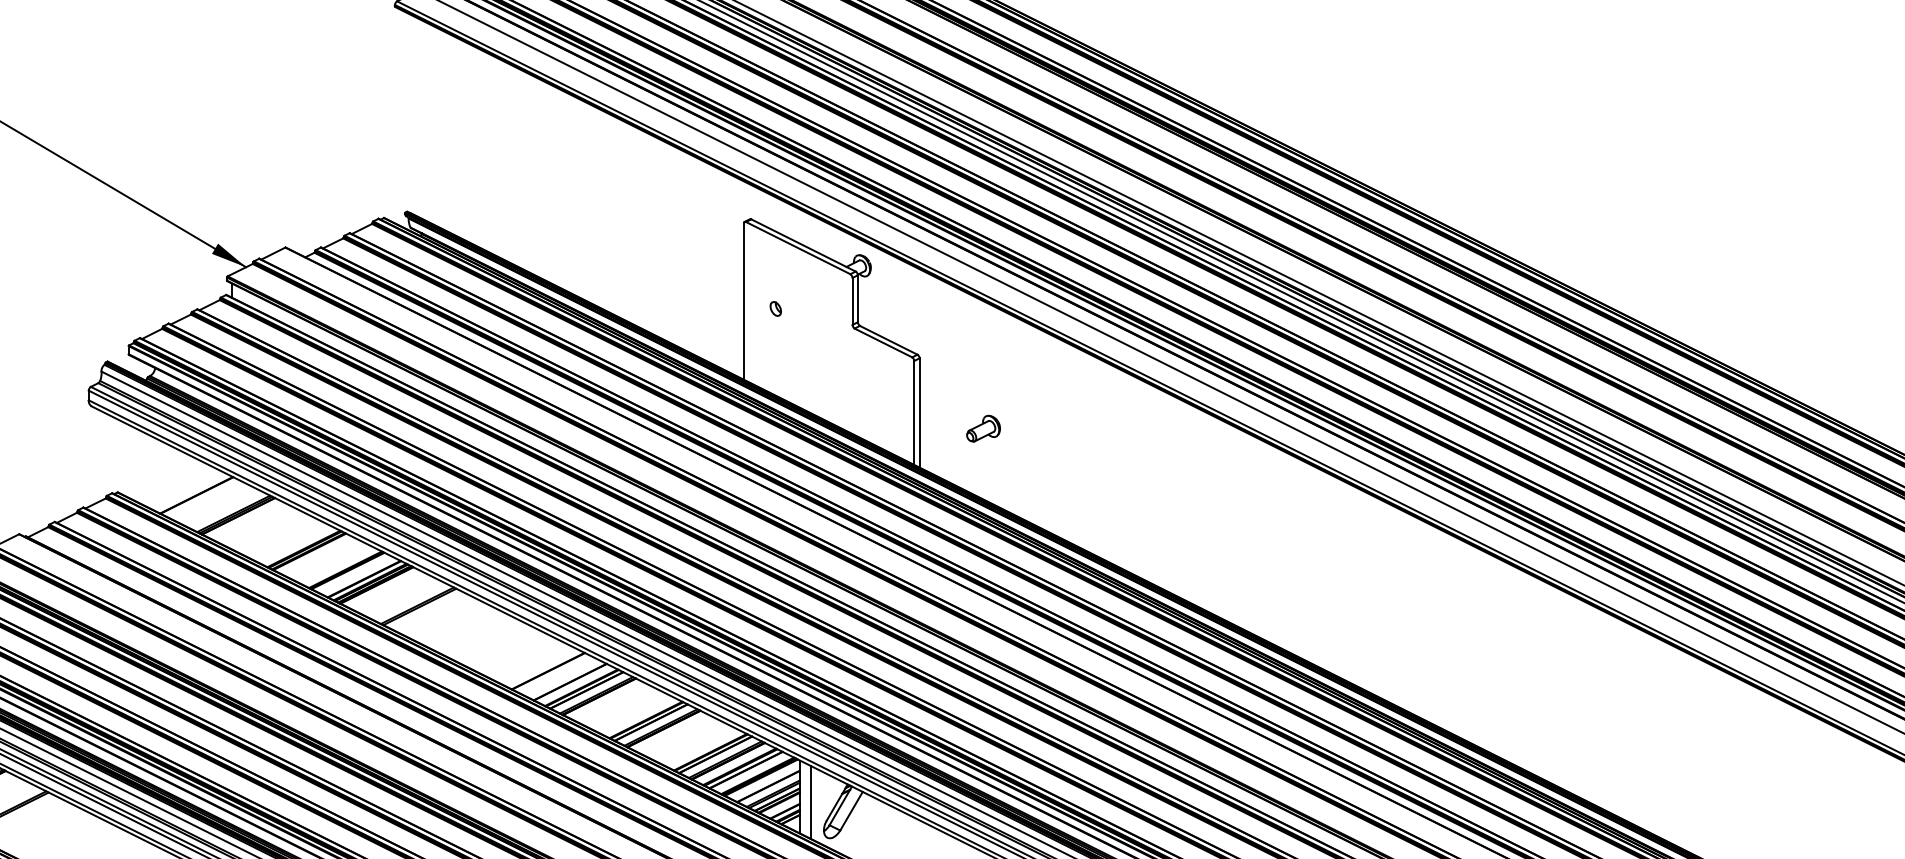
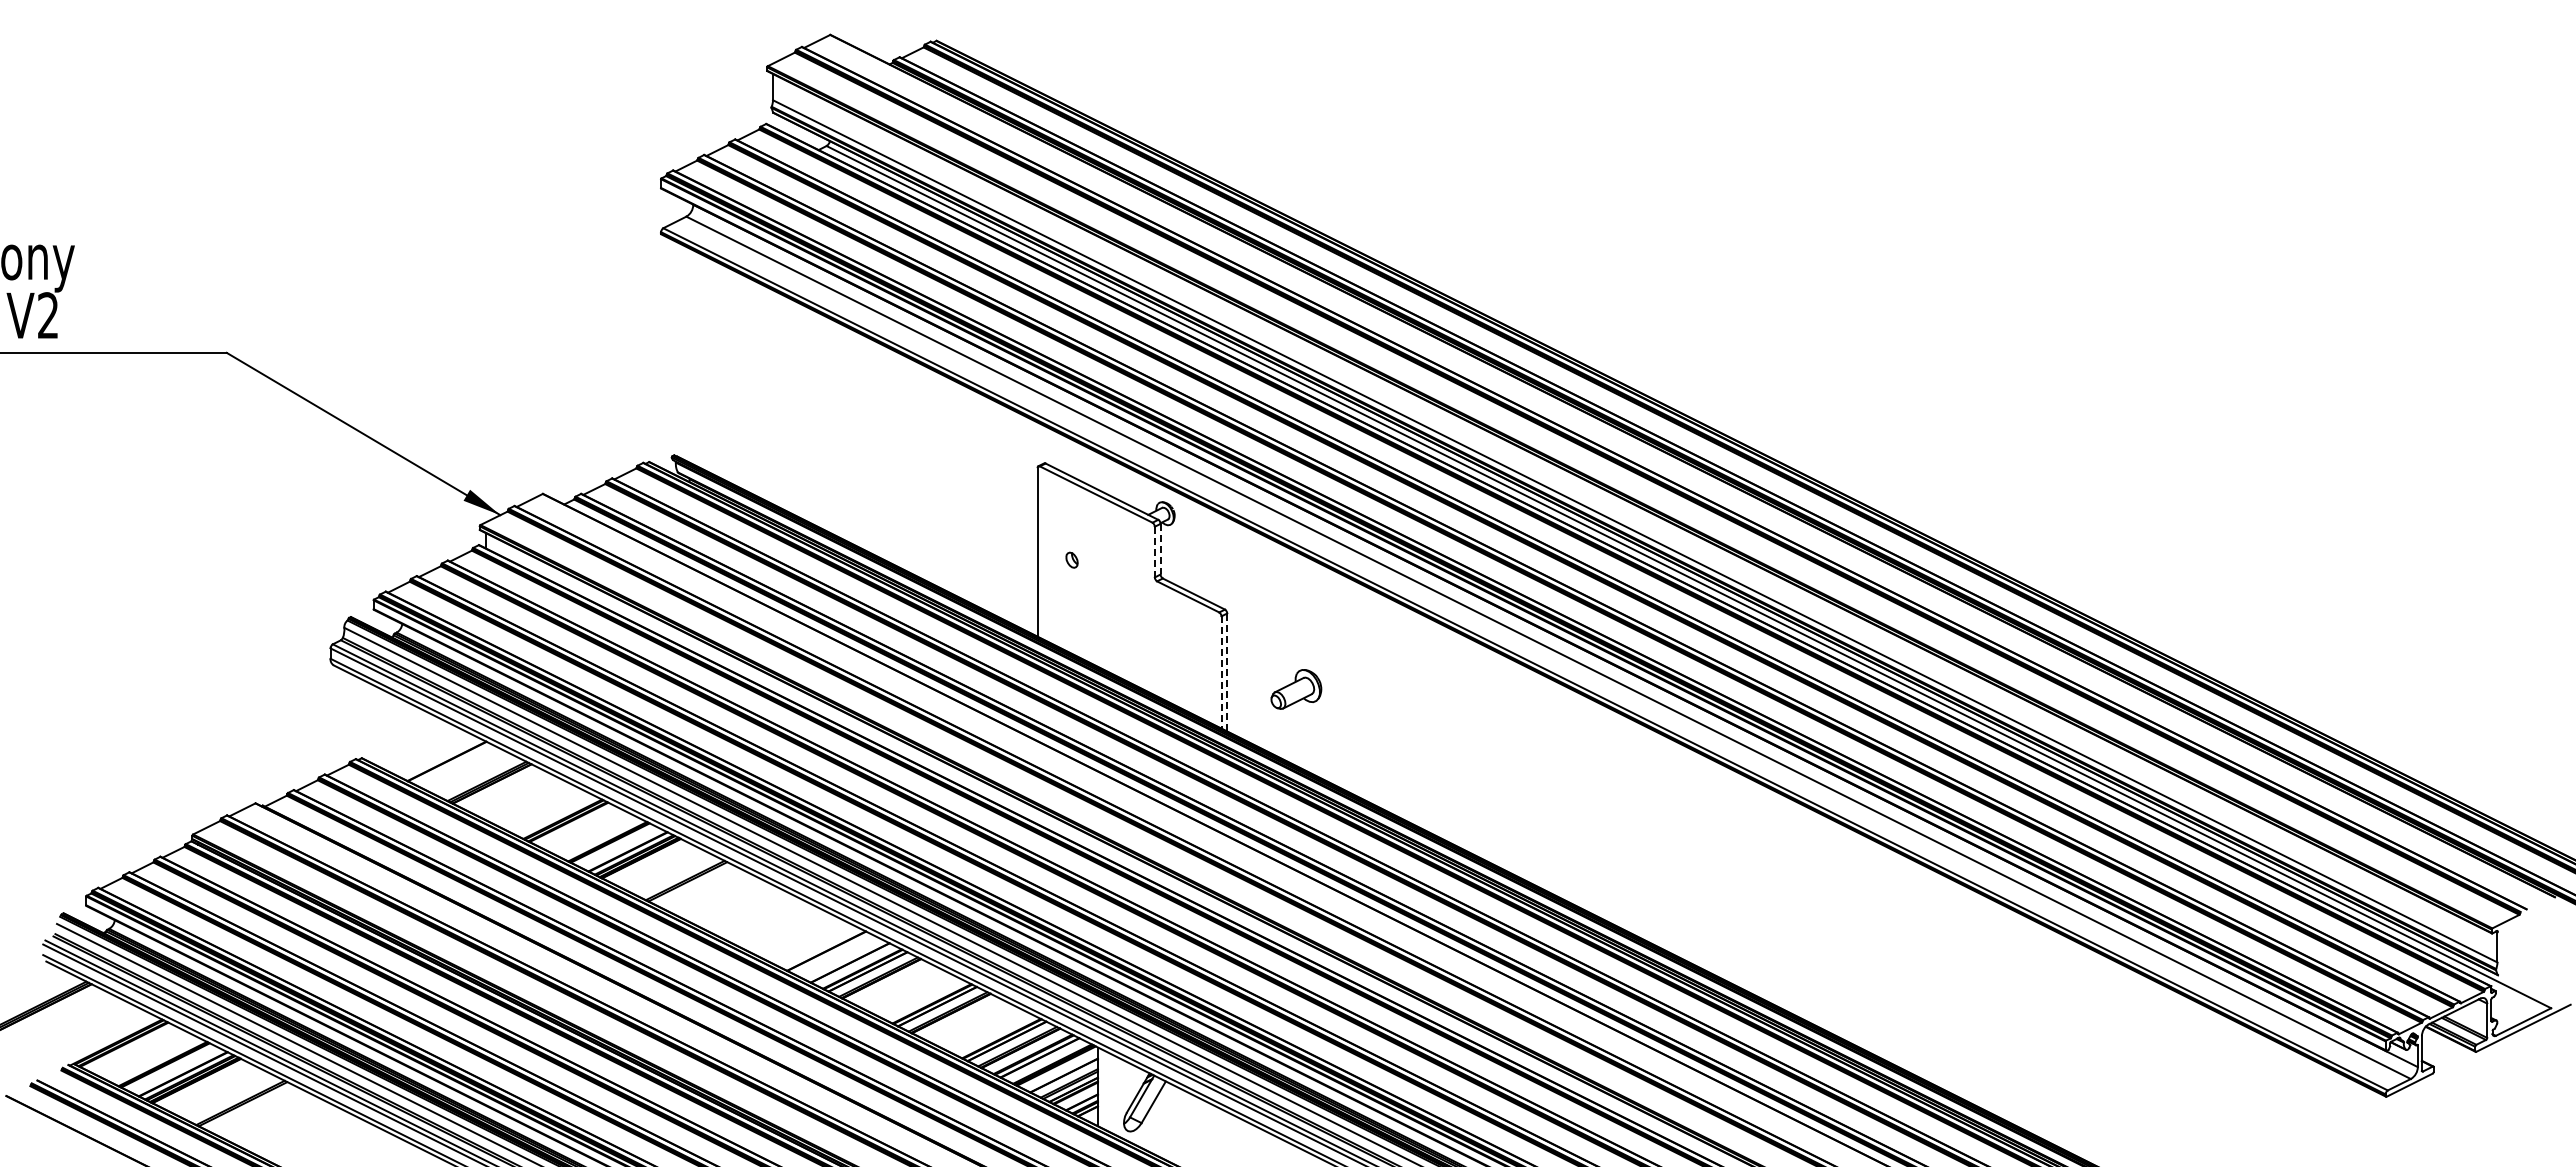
line: (857, 299) -> (1160, 549), solid -> dashed
line: (852, 301) -> (1154, 552), solid -> dashed
line: (914, 413) -> (1221, 672), solid -> dashed
line: (919, 413) -> (1227, 672), solid -> dashed
part: (982, 428) -> (1295, 689), size x1.4
line: (810, 802) -> (1109, 1092), removed

